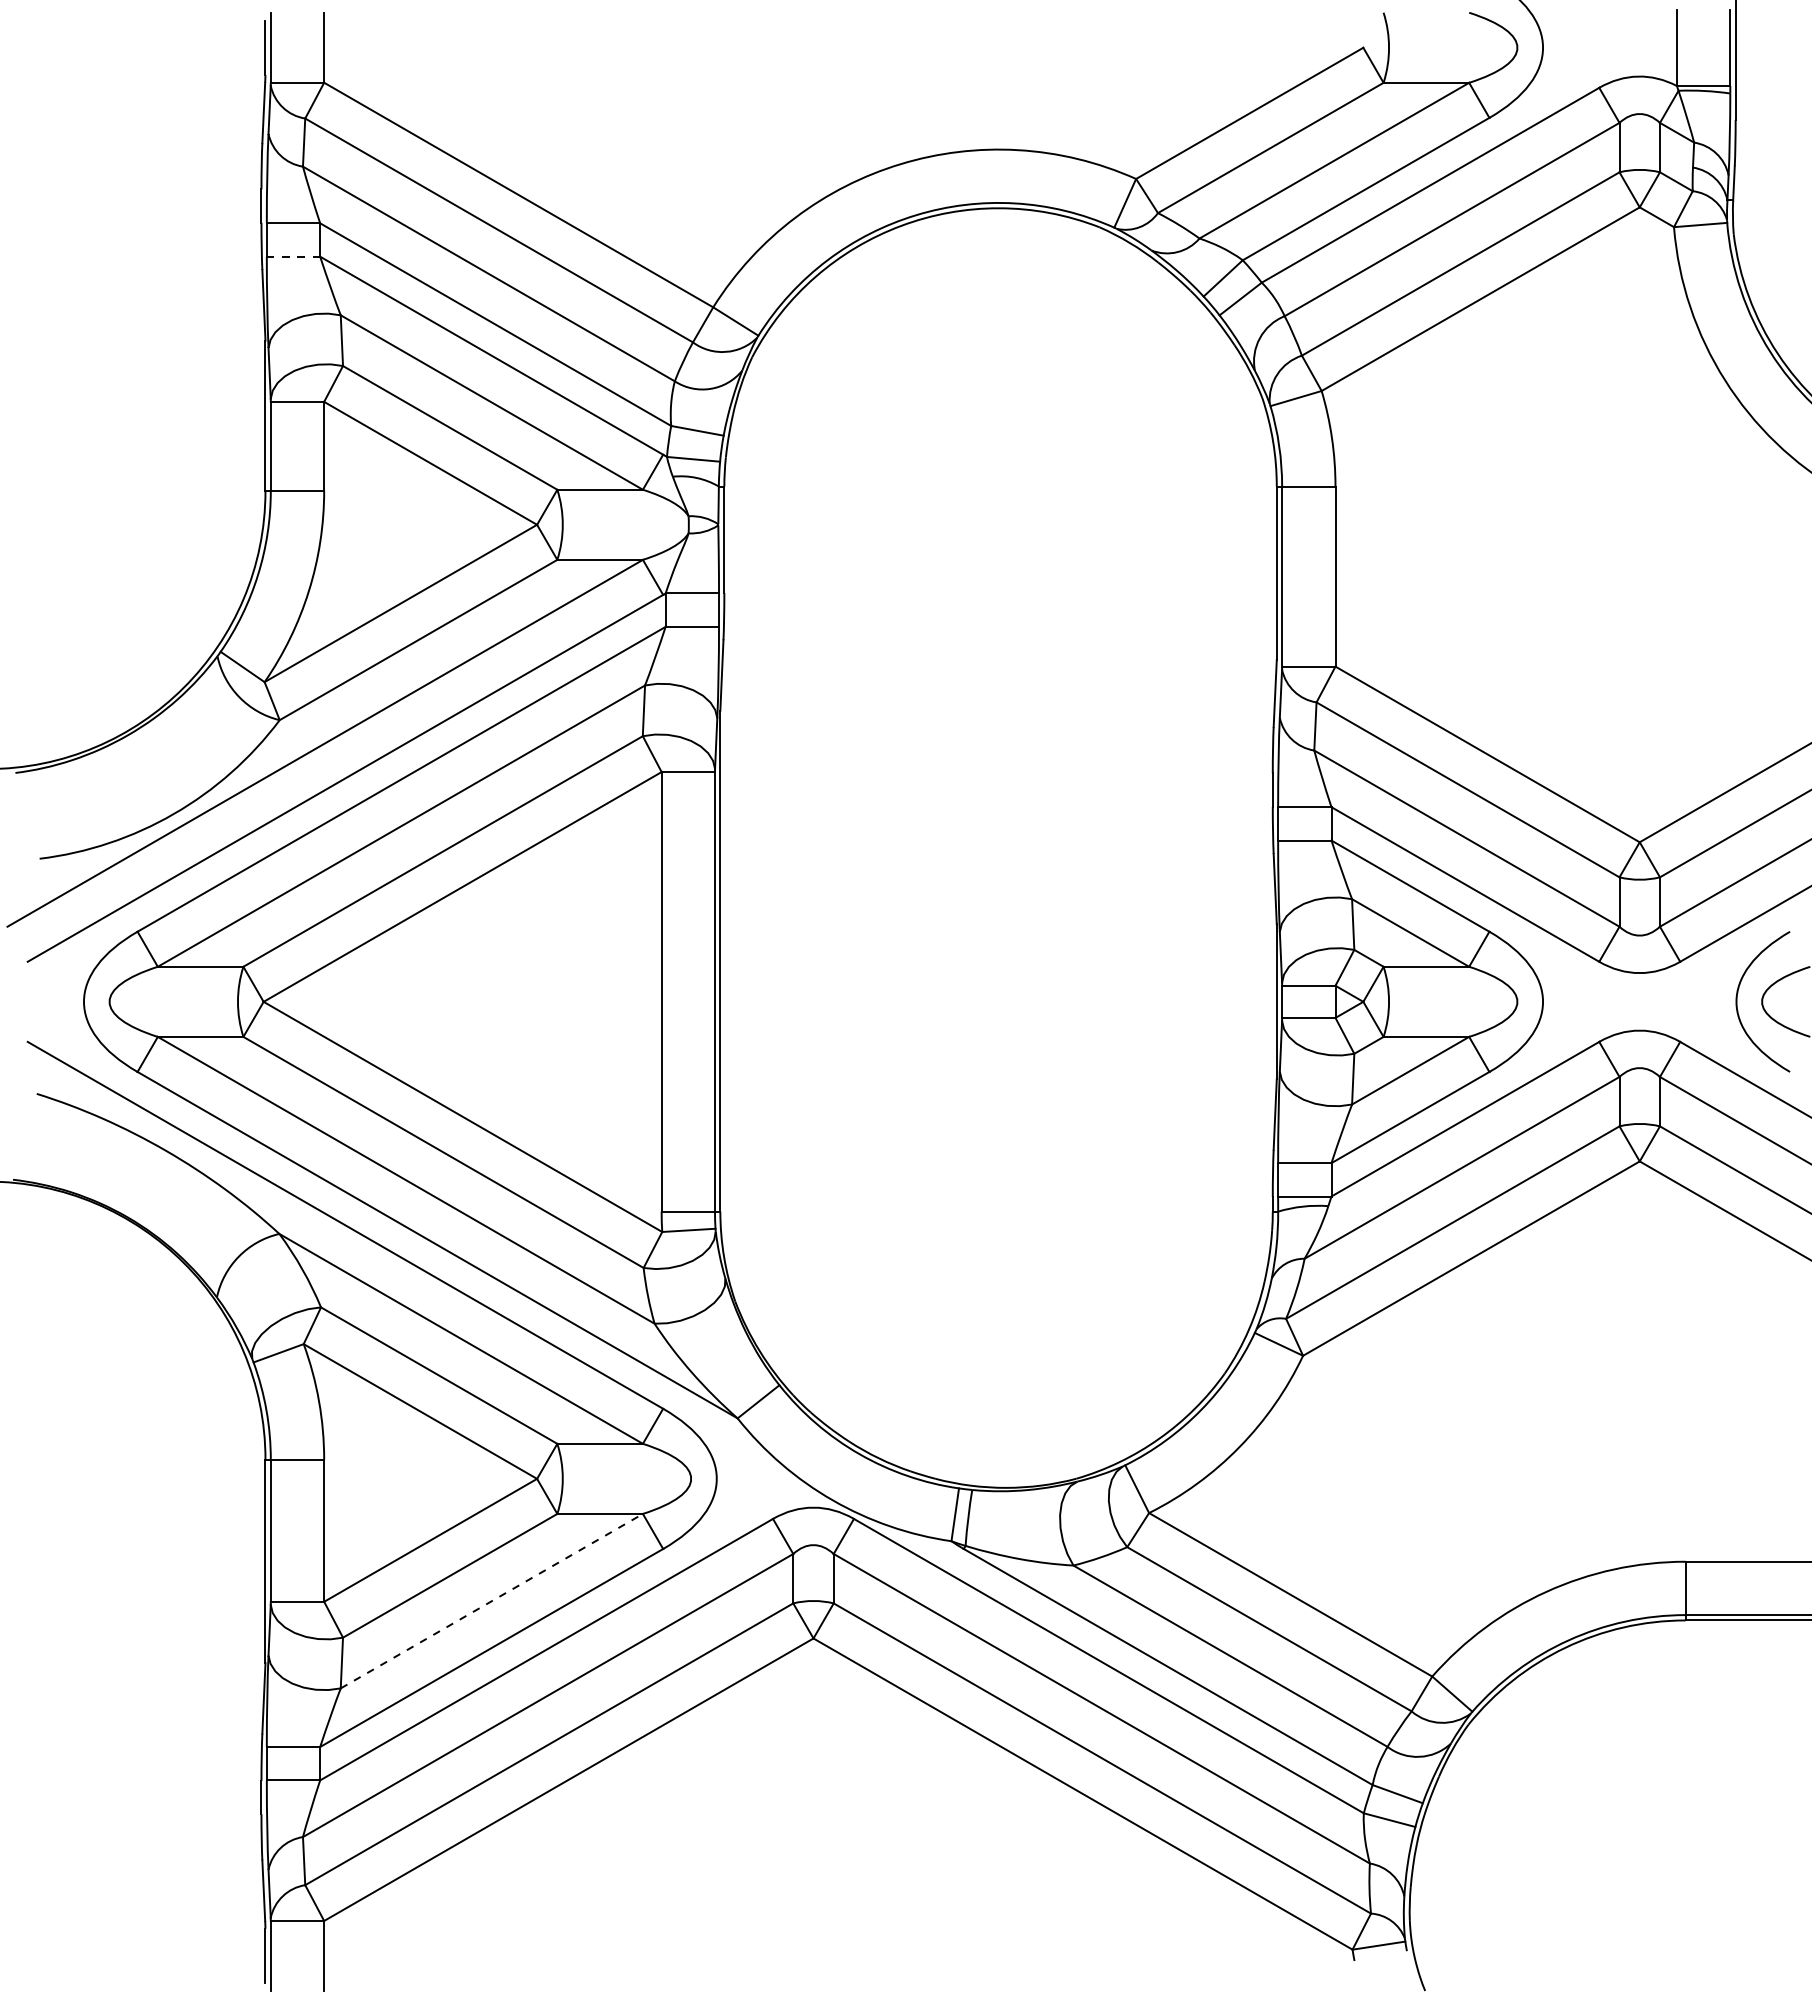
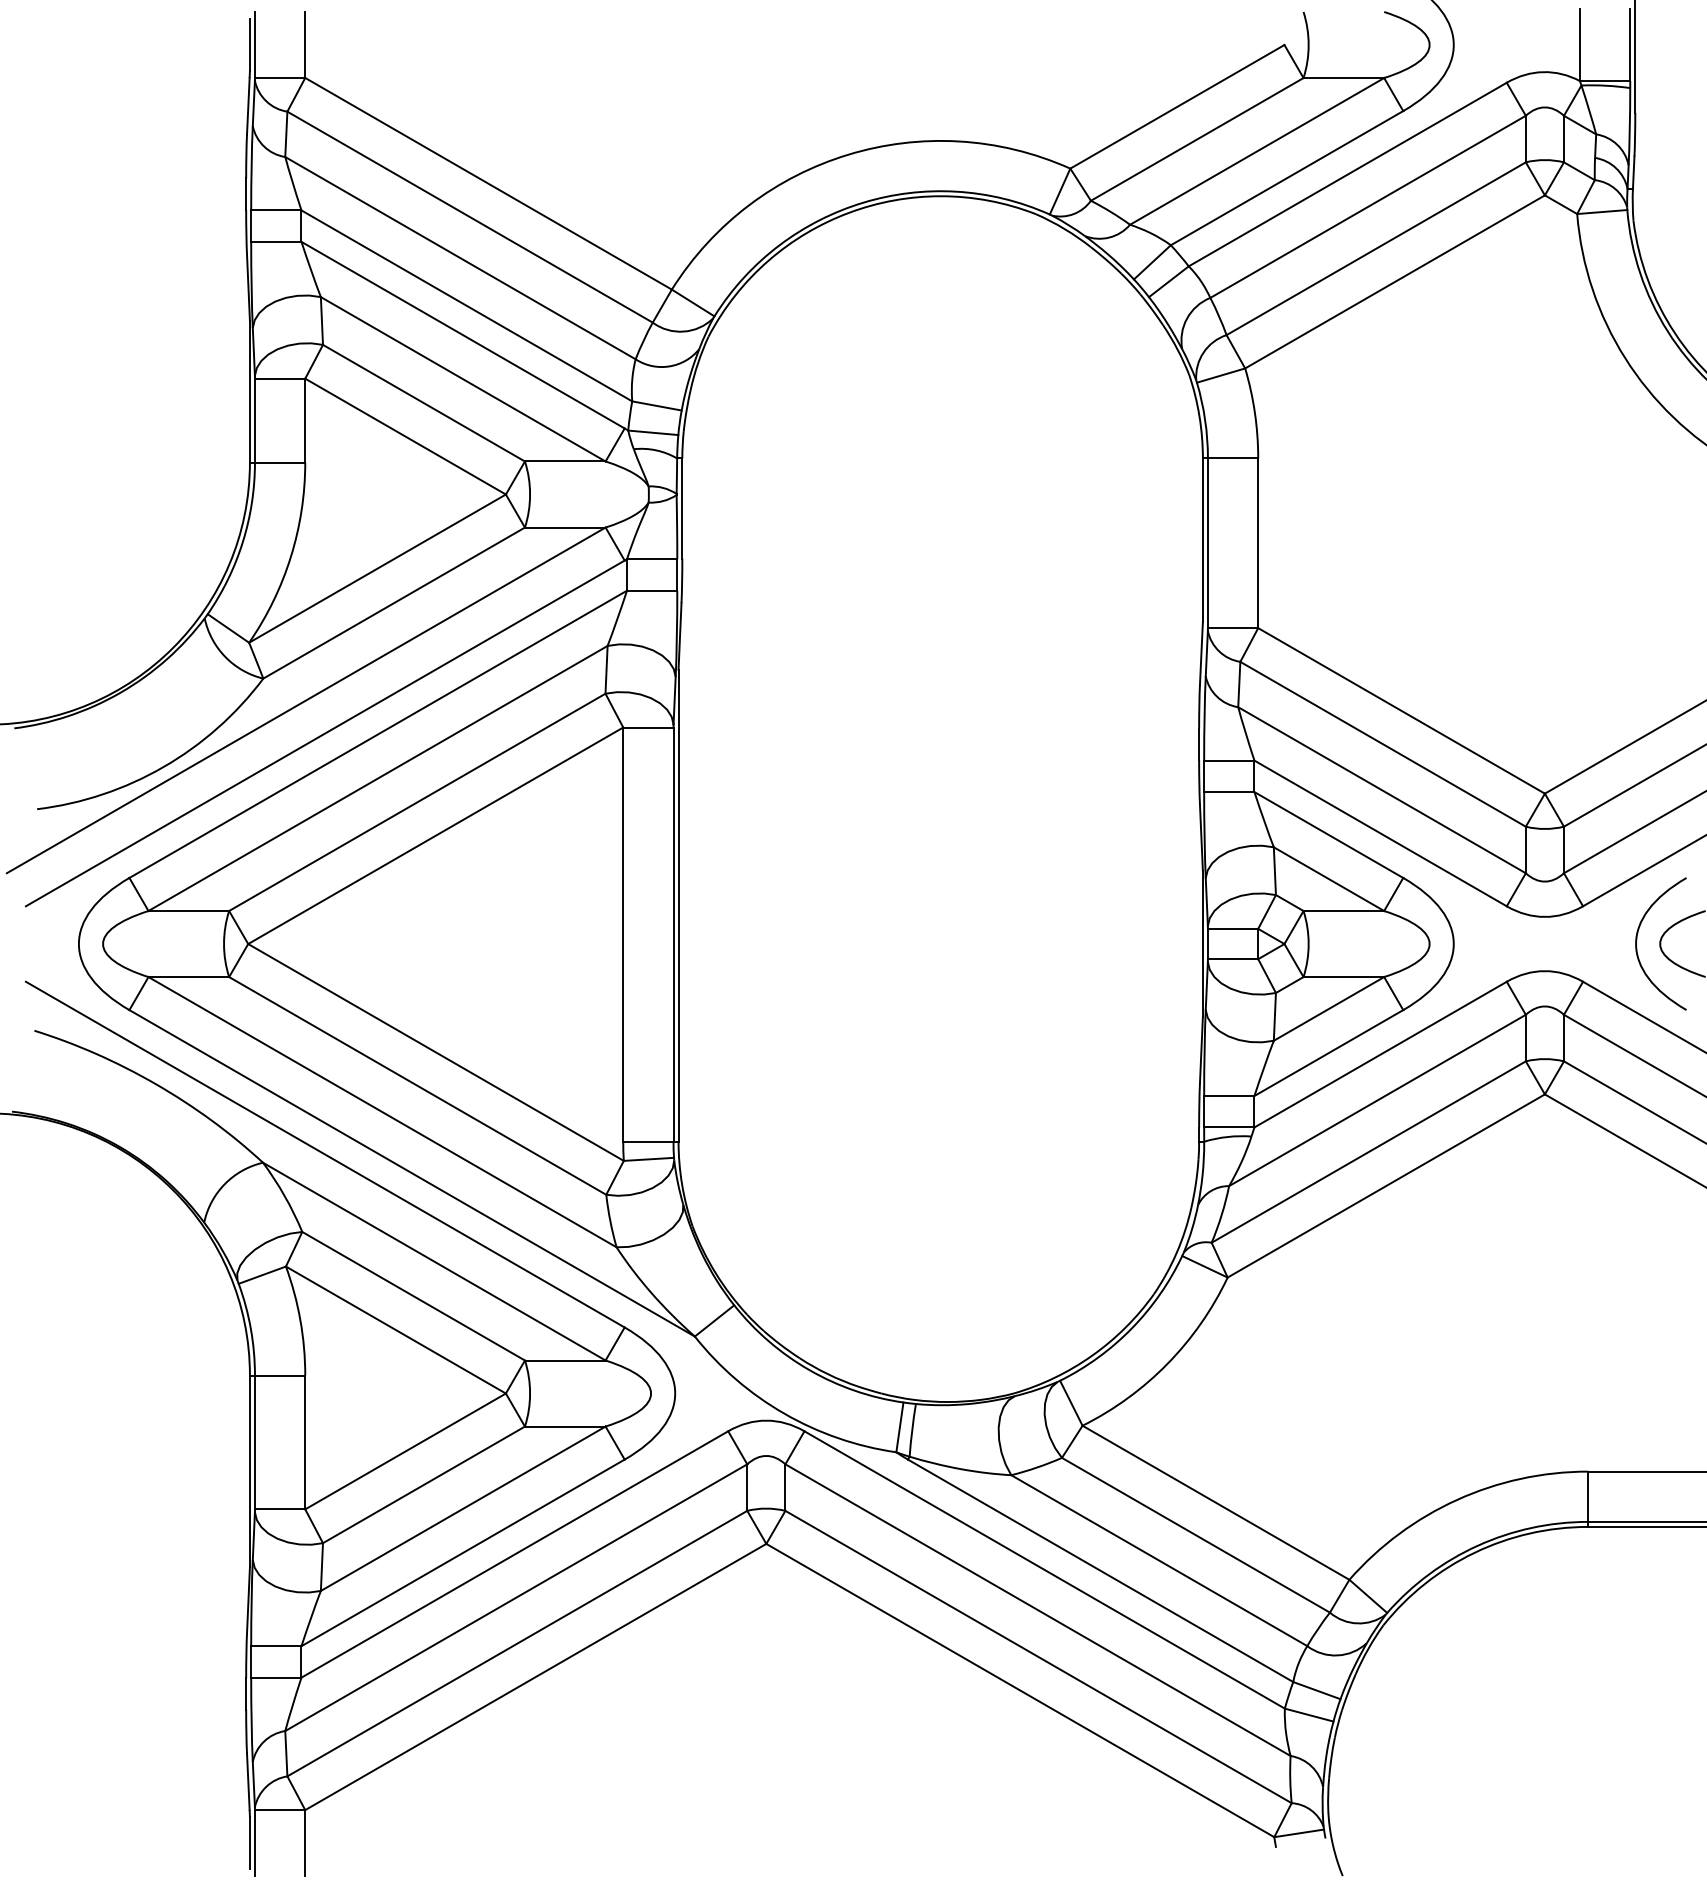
line: (293, 256) -> (276, 241), dashed -> solid
line: (492, 1600) -> (463, 1508), dashed -> solid

